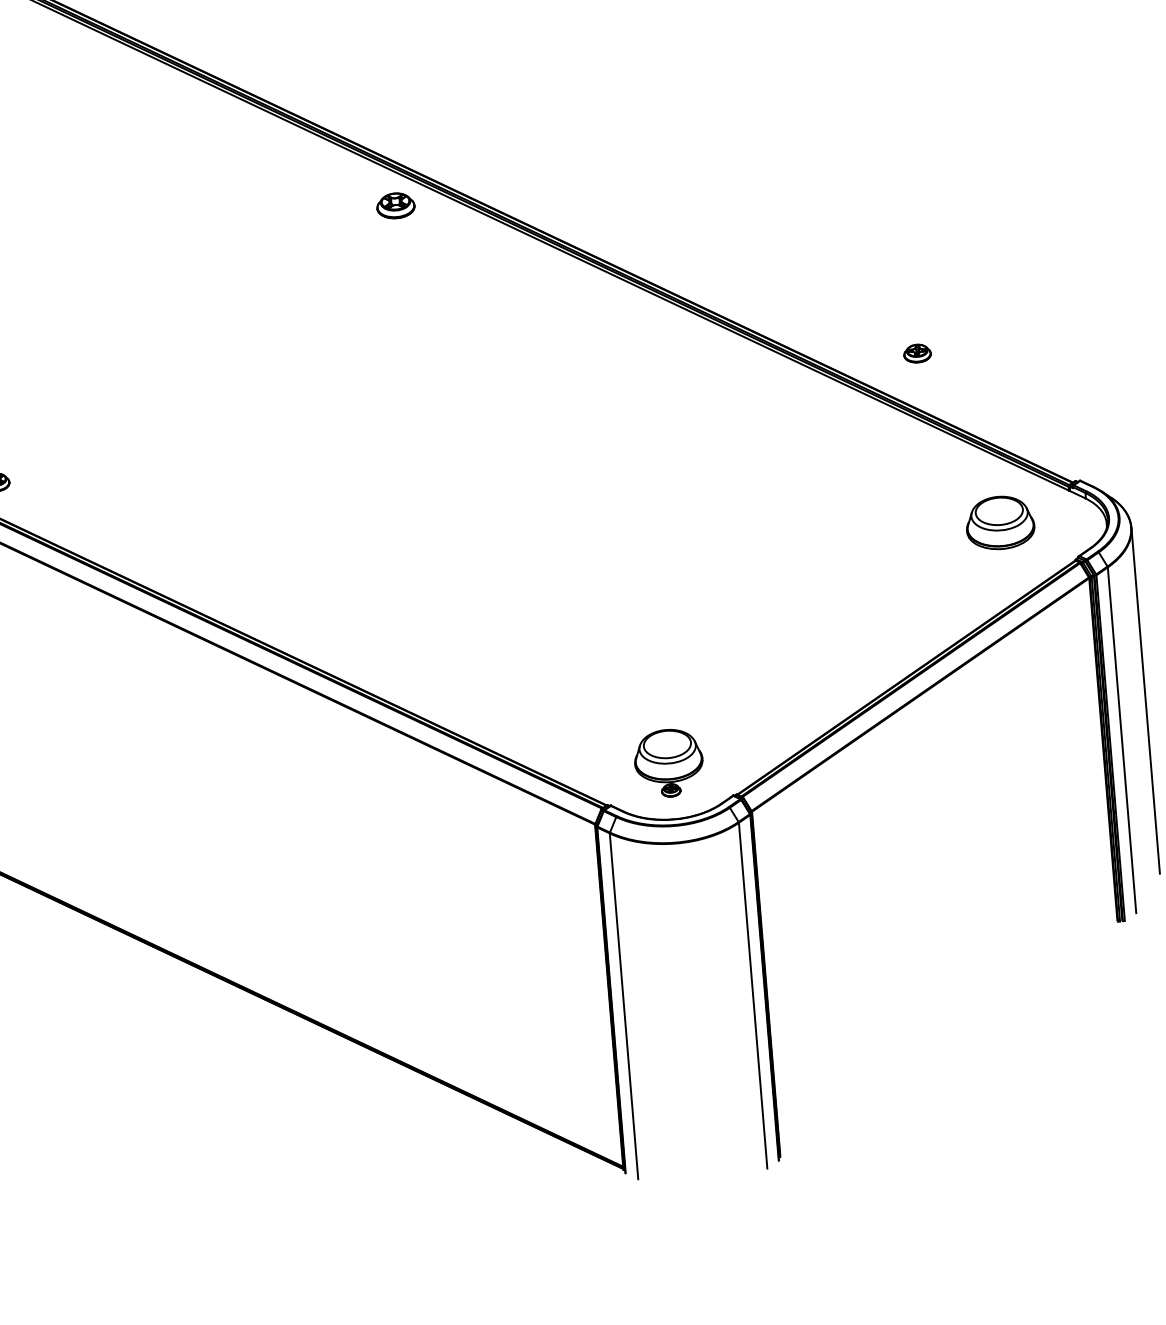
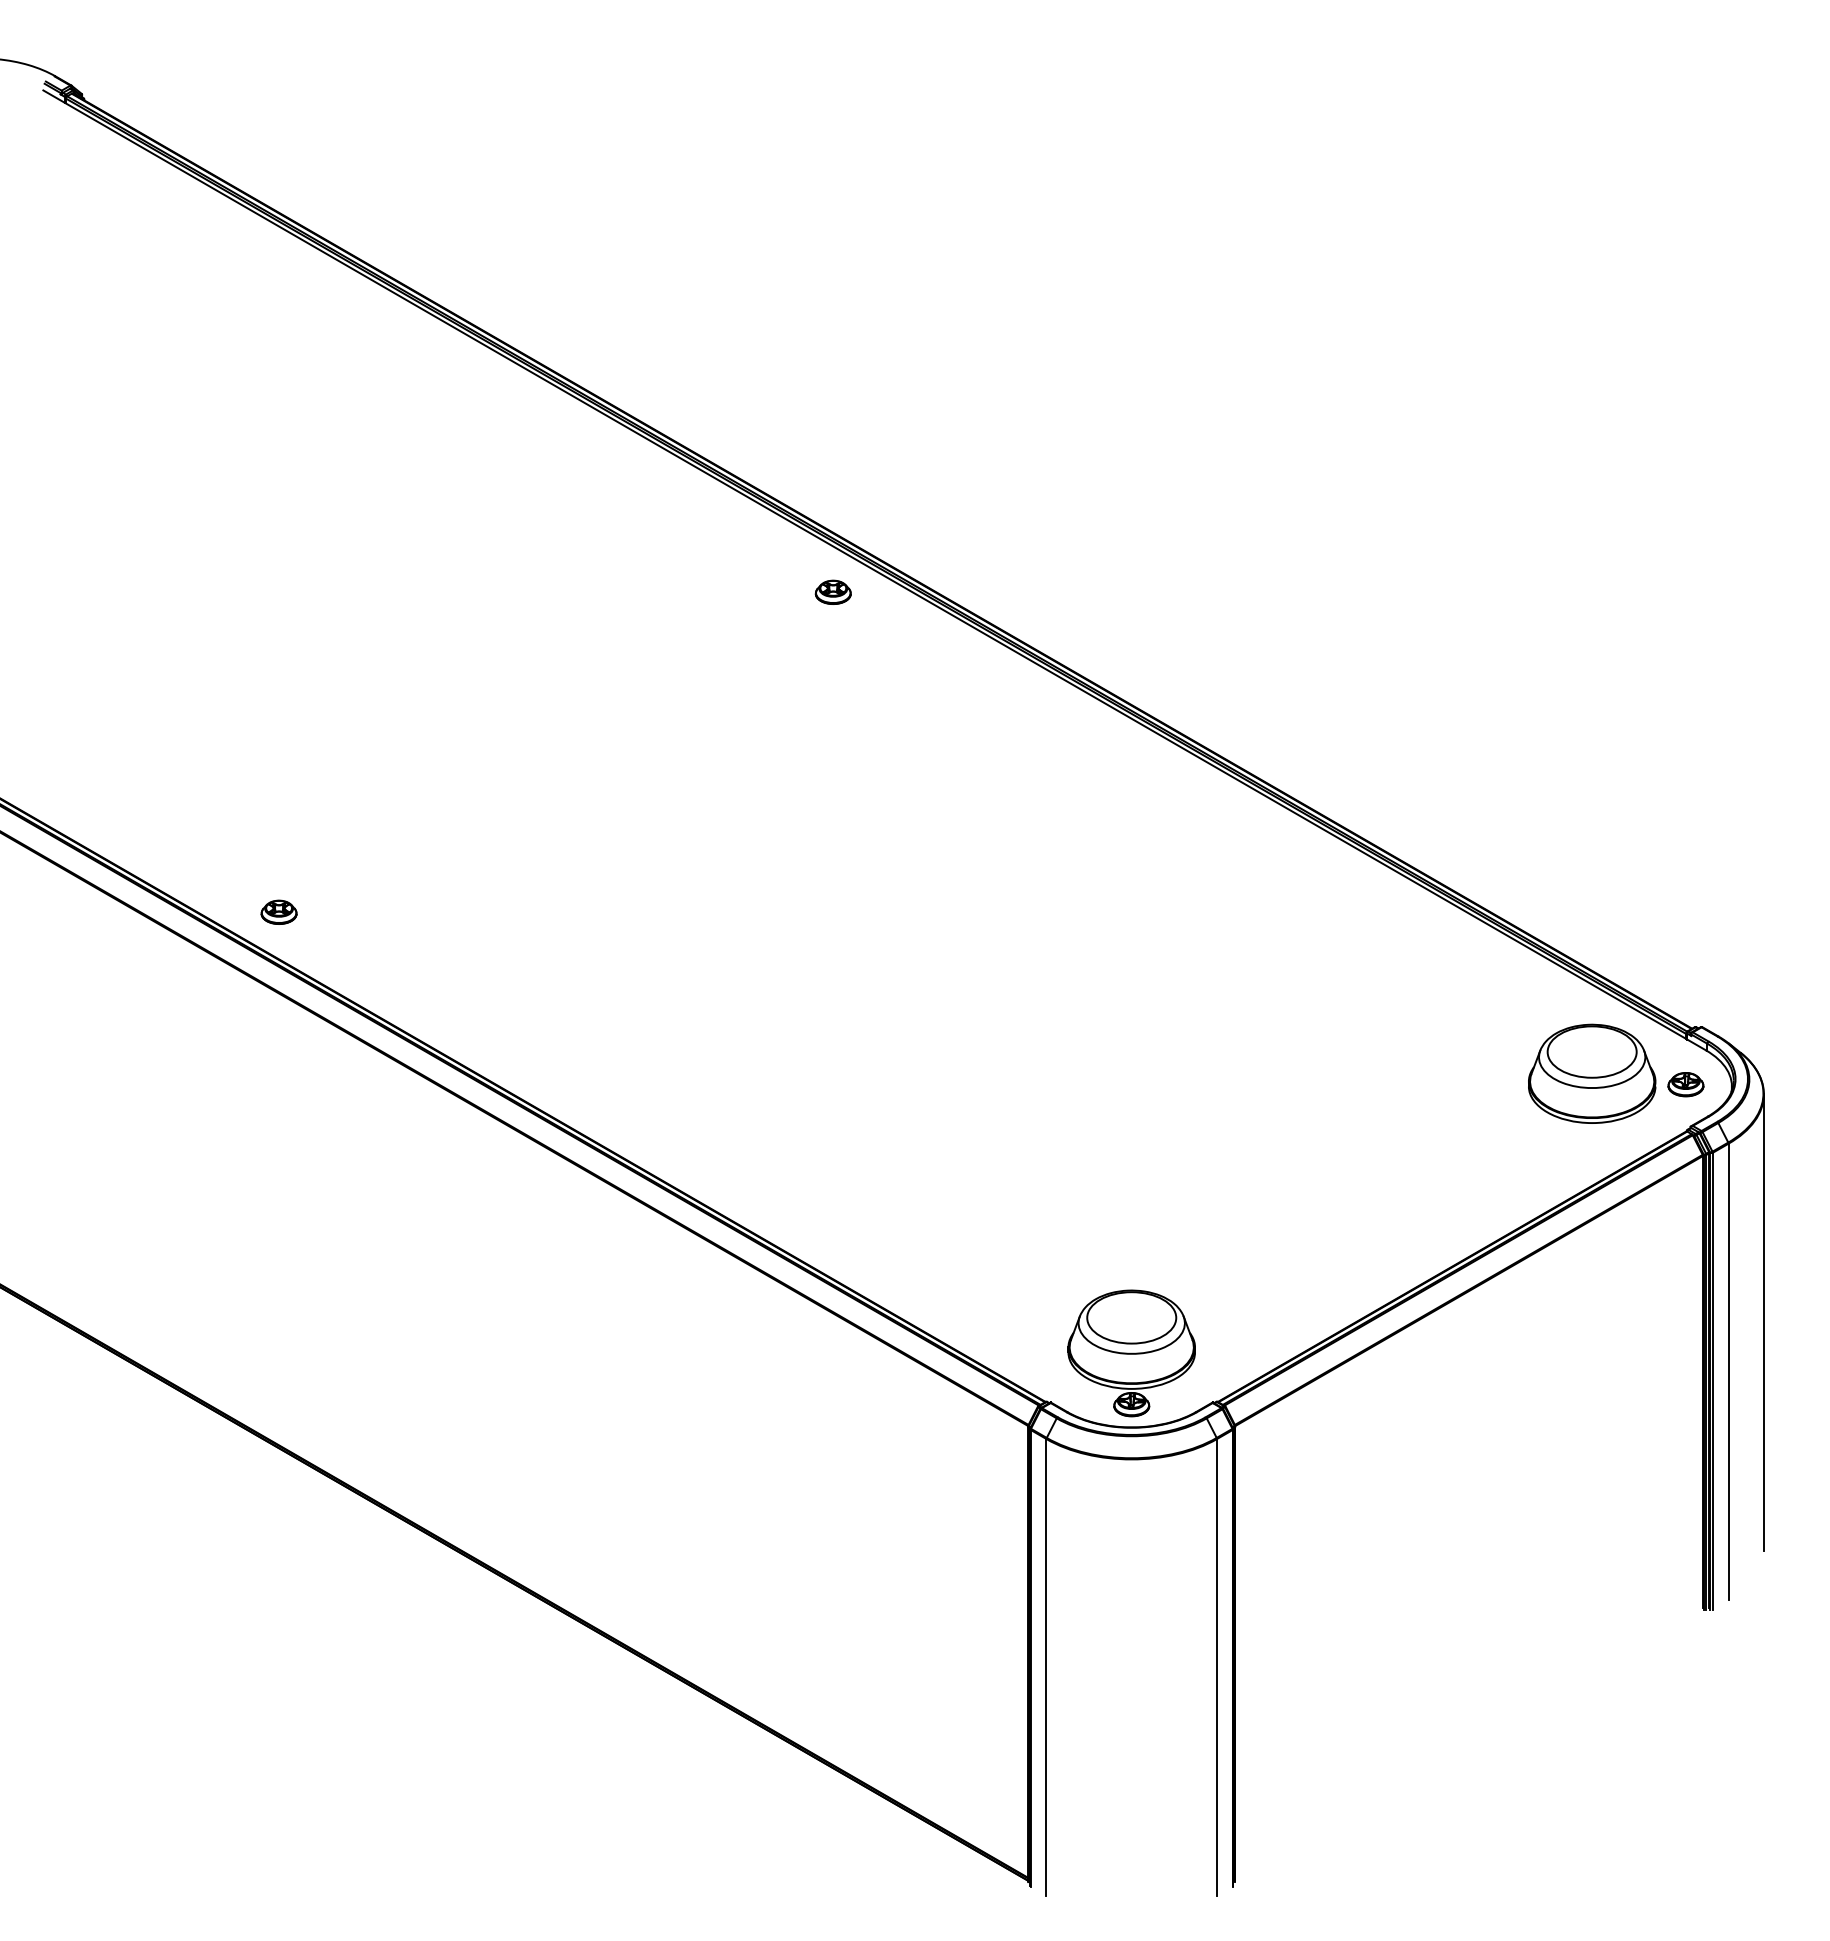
part: (395, 205) -> (832, 591), size x0.71
part: (917, 353) -> (1685, 1084), moved
part: (1000, 522) -> (1592, 1073), size x1.43
part: (668, 763) -> (1131, 1353), size x1.43

